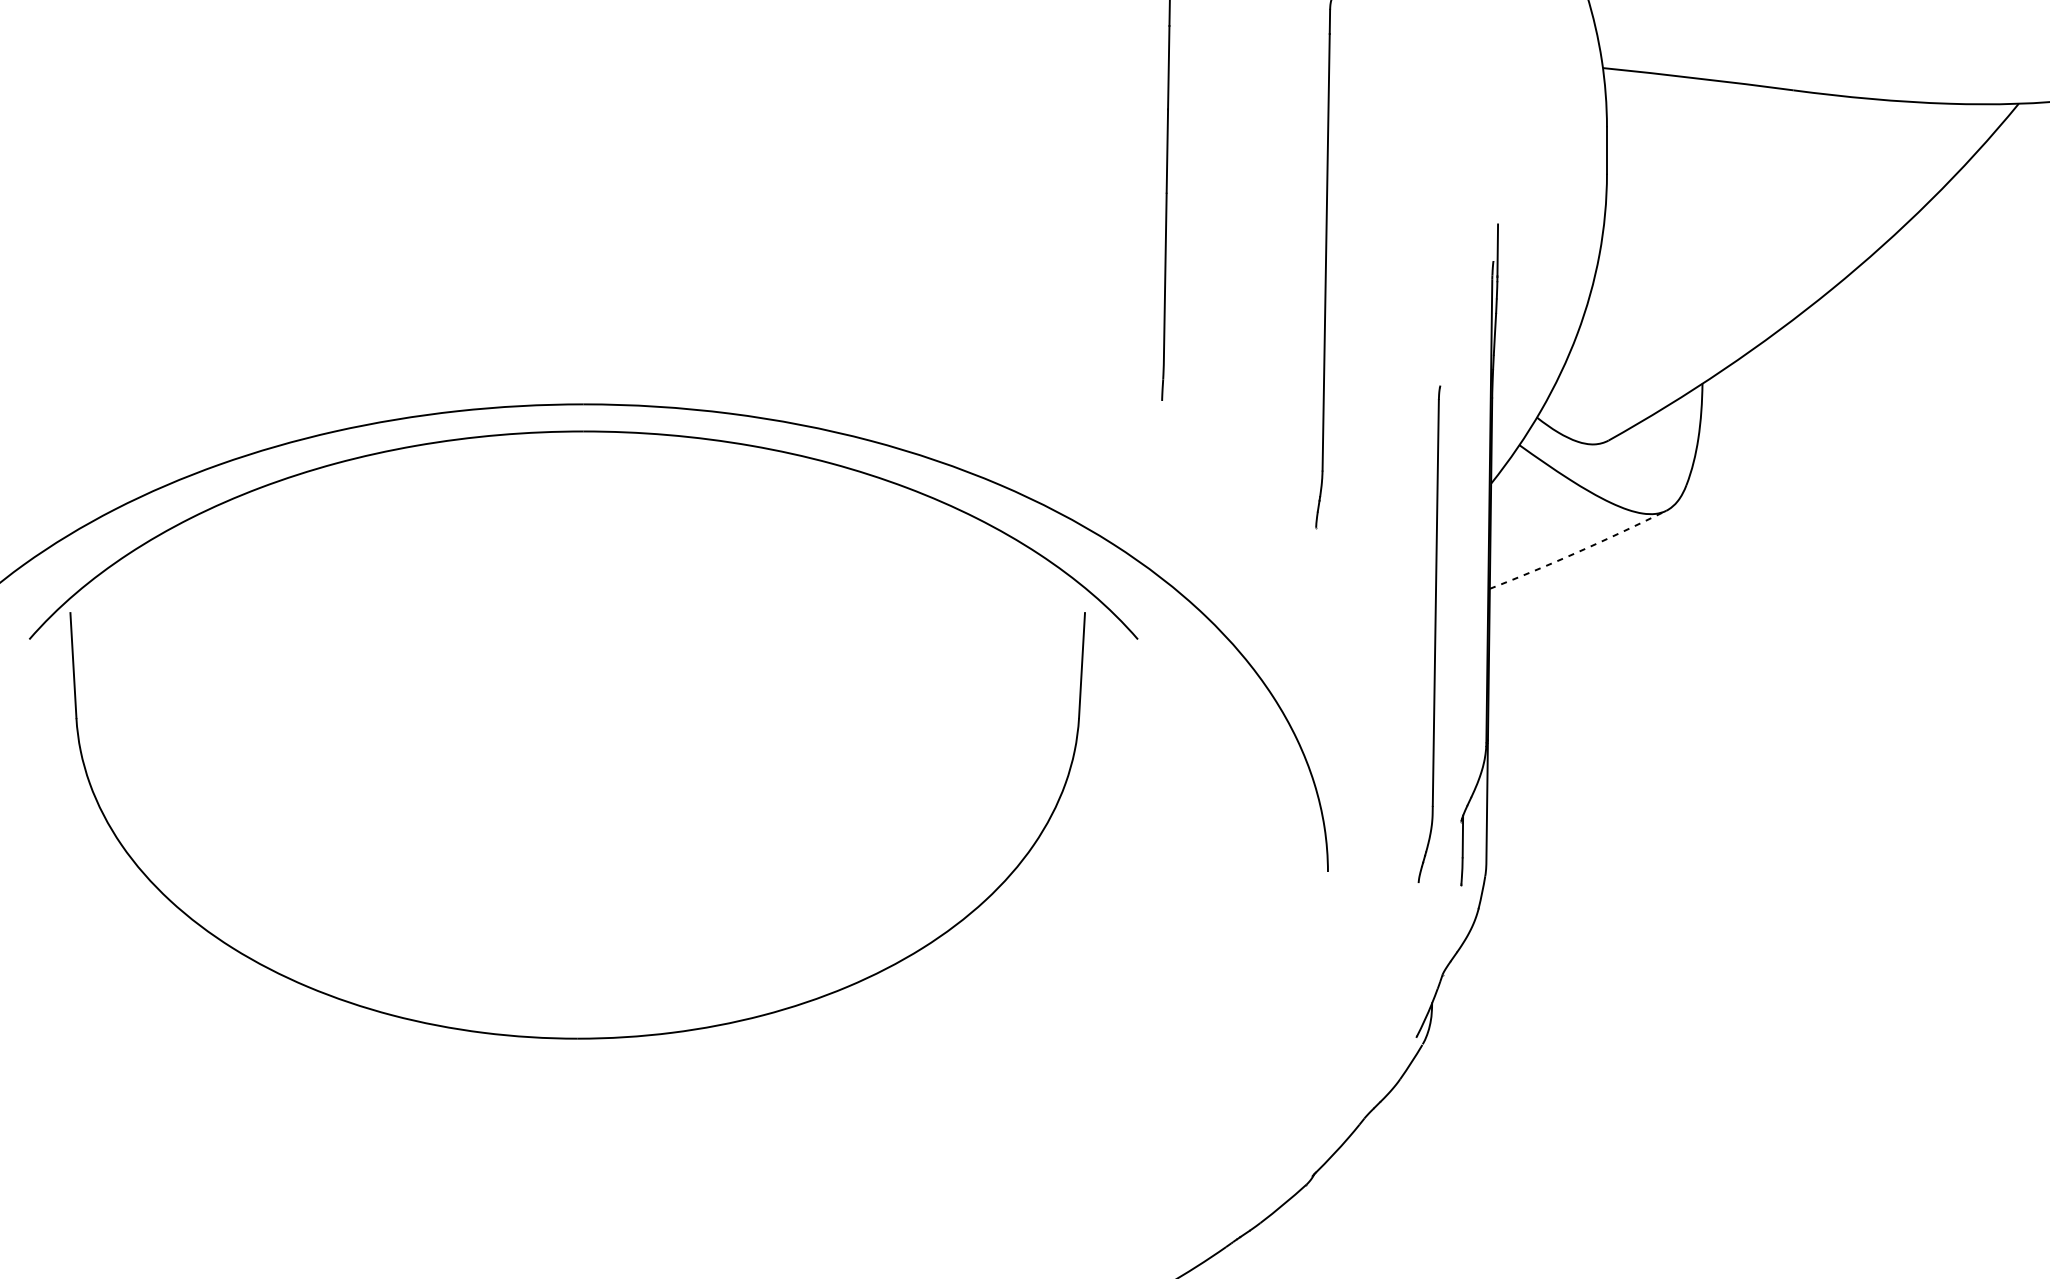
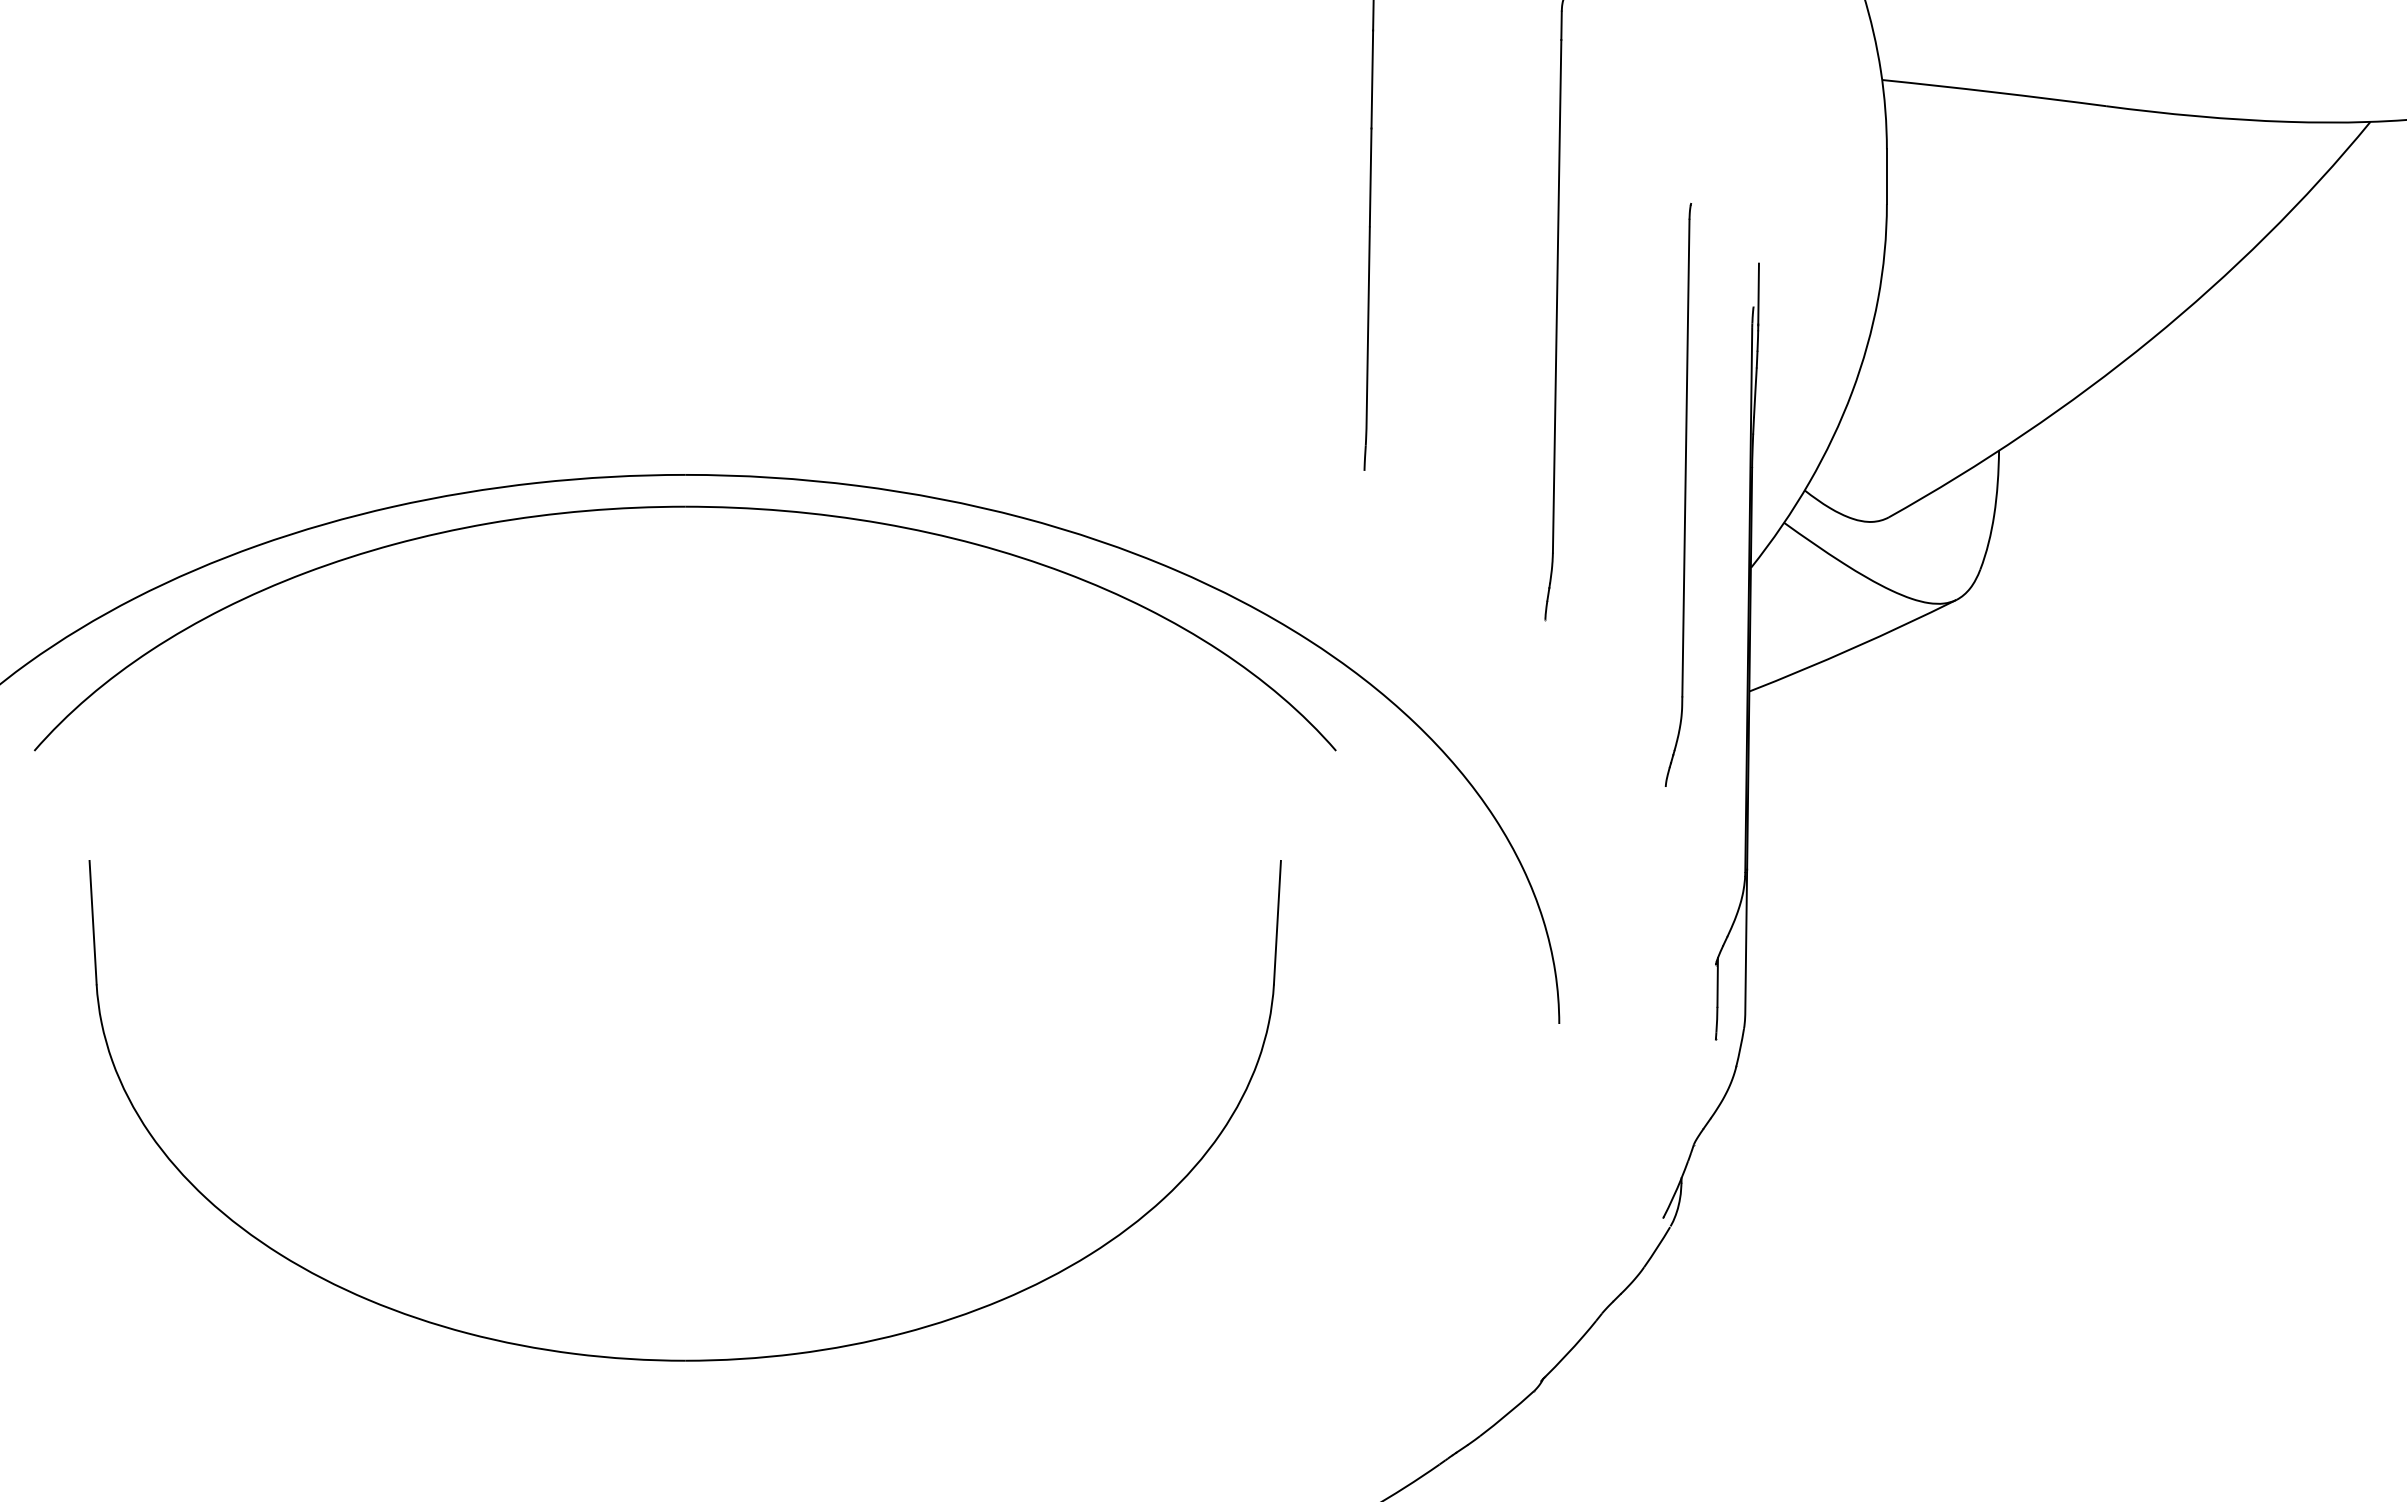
arc: (1578, 551) -> (1853, 647), dashed -> solid
part: (1434, 633) -> (1684, 494), moved
part: (577, 1037) -> (684, 1359), moved

